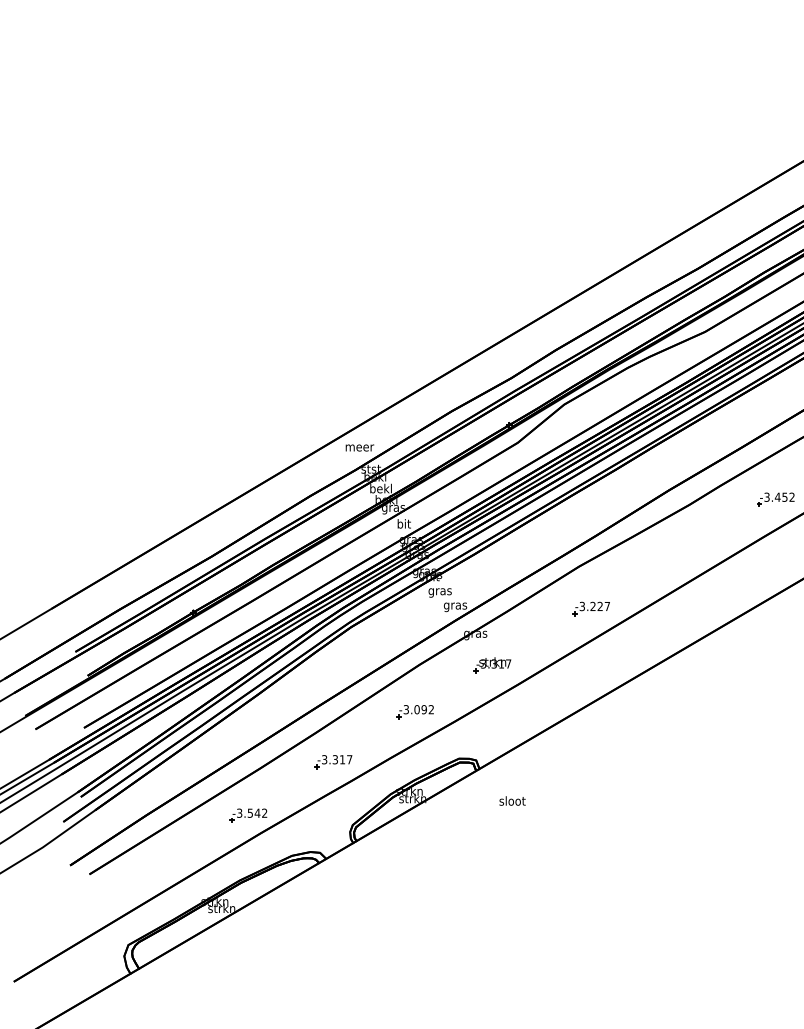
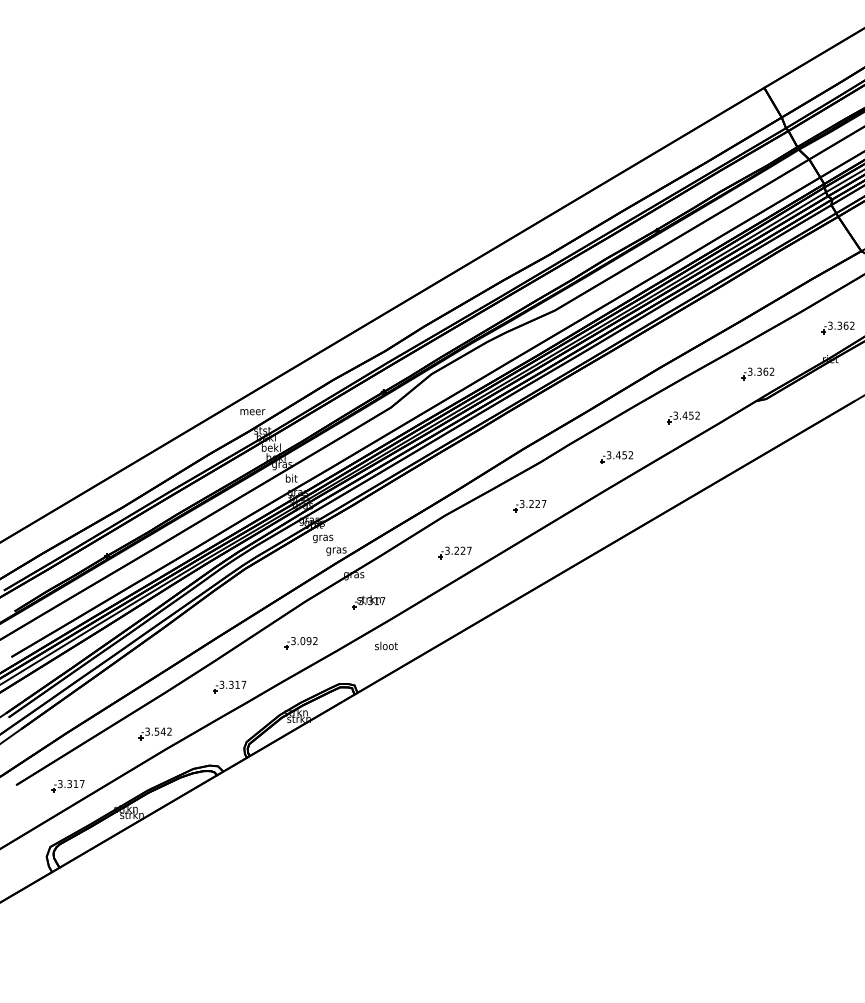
part: (676, 555) -> (529, 506), added
text: (512, 800) -> (386, 645), moved
part: (148, 875) -> (67, 786), added

